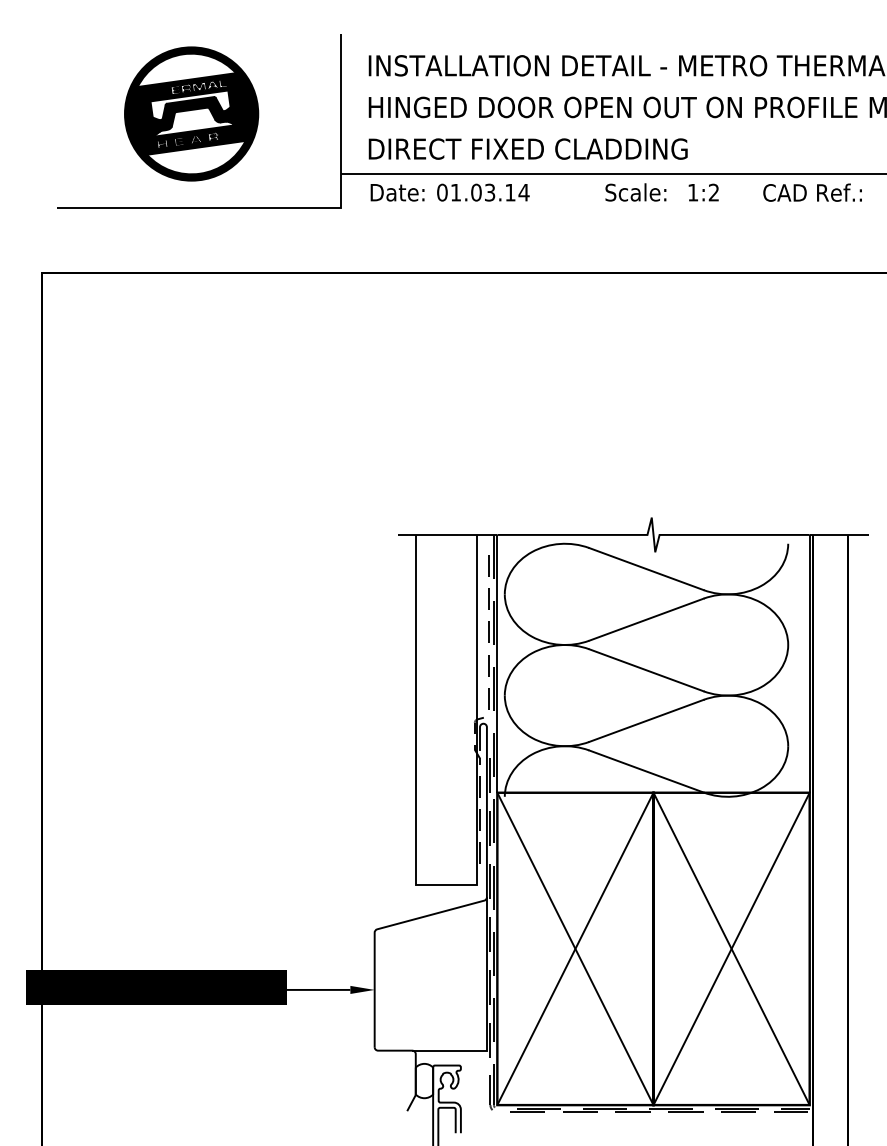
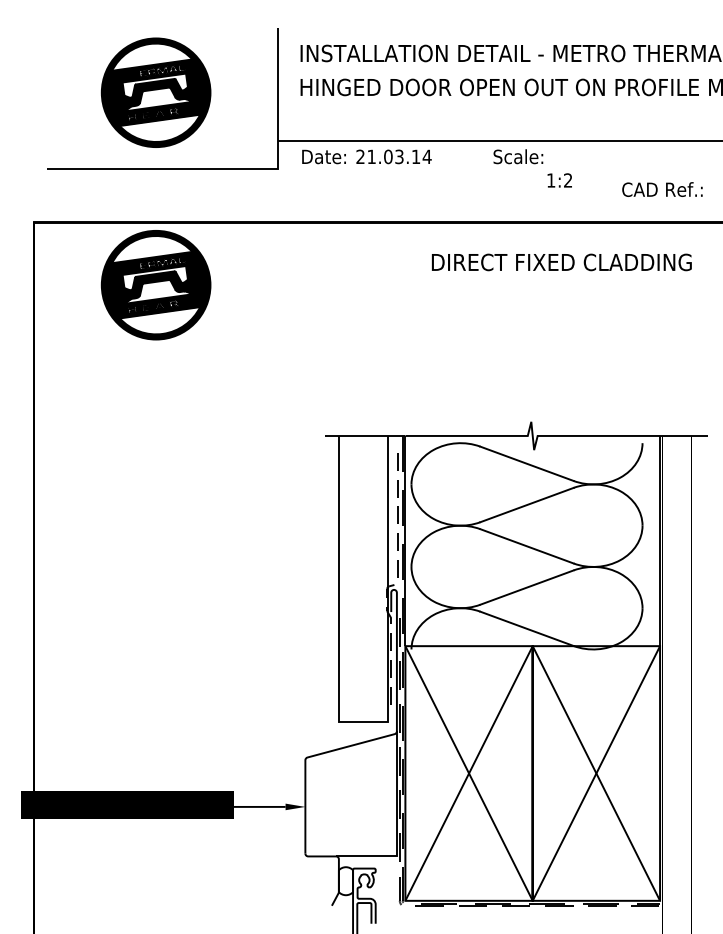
text: (527, 148) -> (561, 261), moved
text: (442, 192) -> (360, 156), 01.03.14 -> 21.03.14
text: (703, 192) -> (559, 180), moved
text: (812, 192) -> (662, 189), moved
part: (191, 349) -> (156, 284), added

